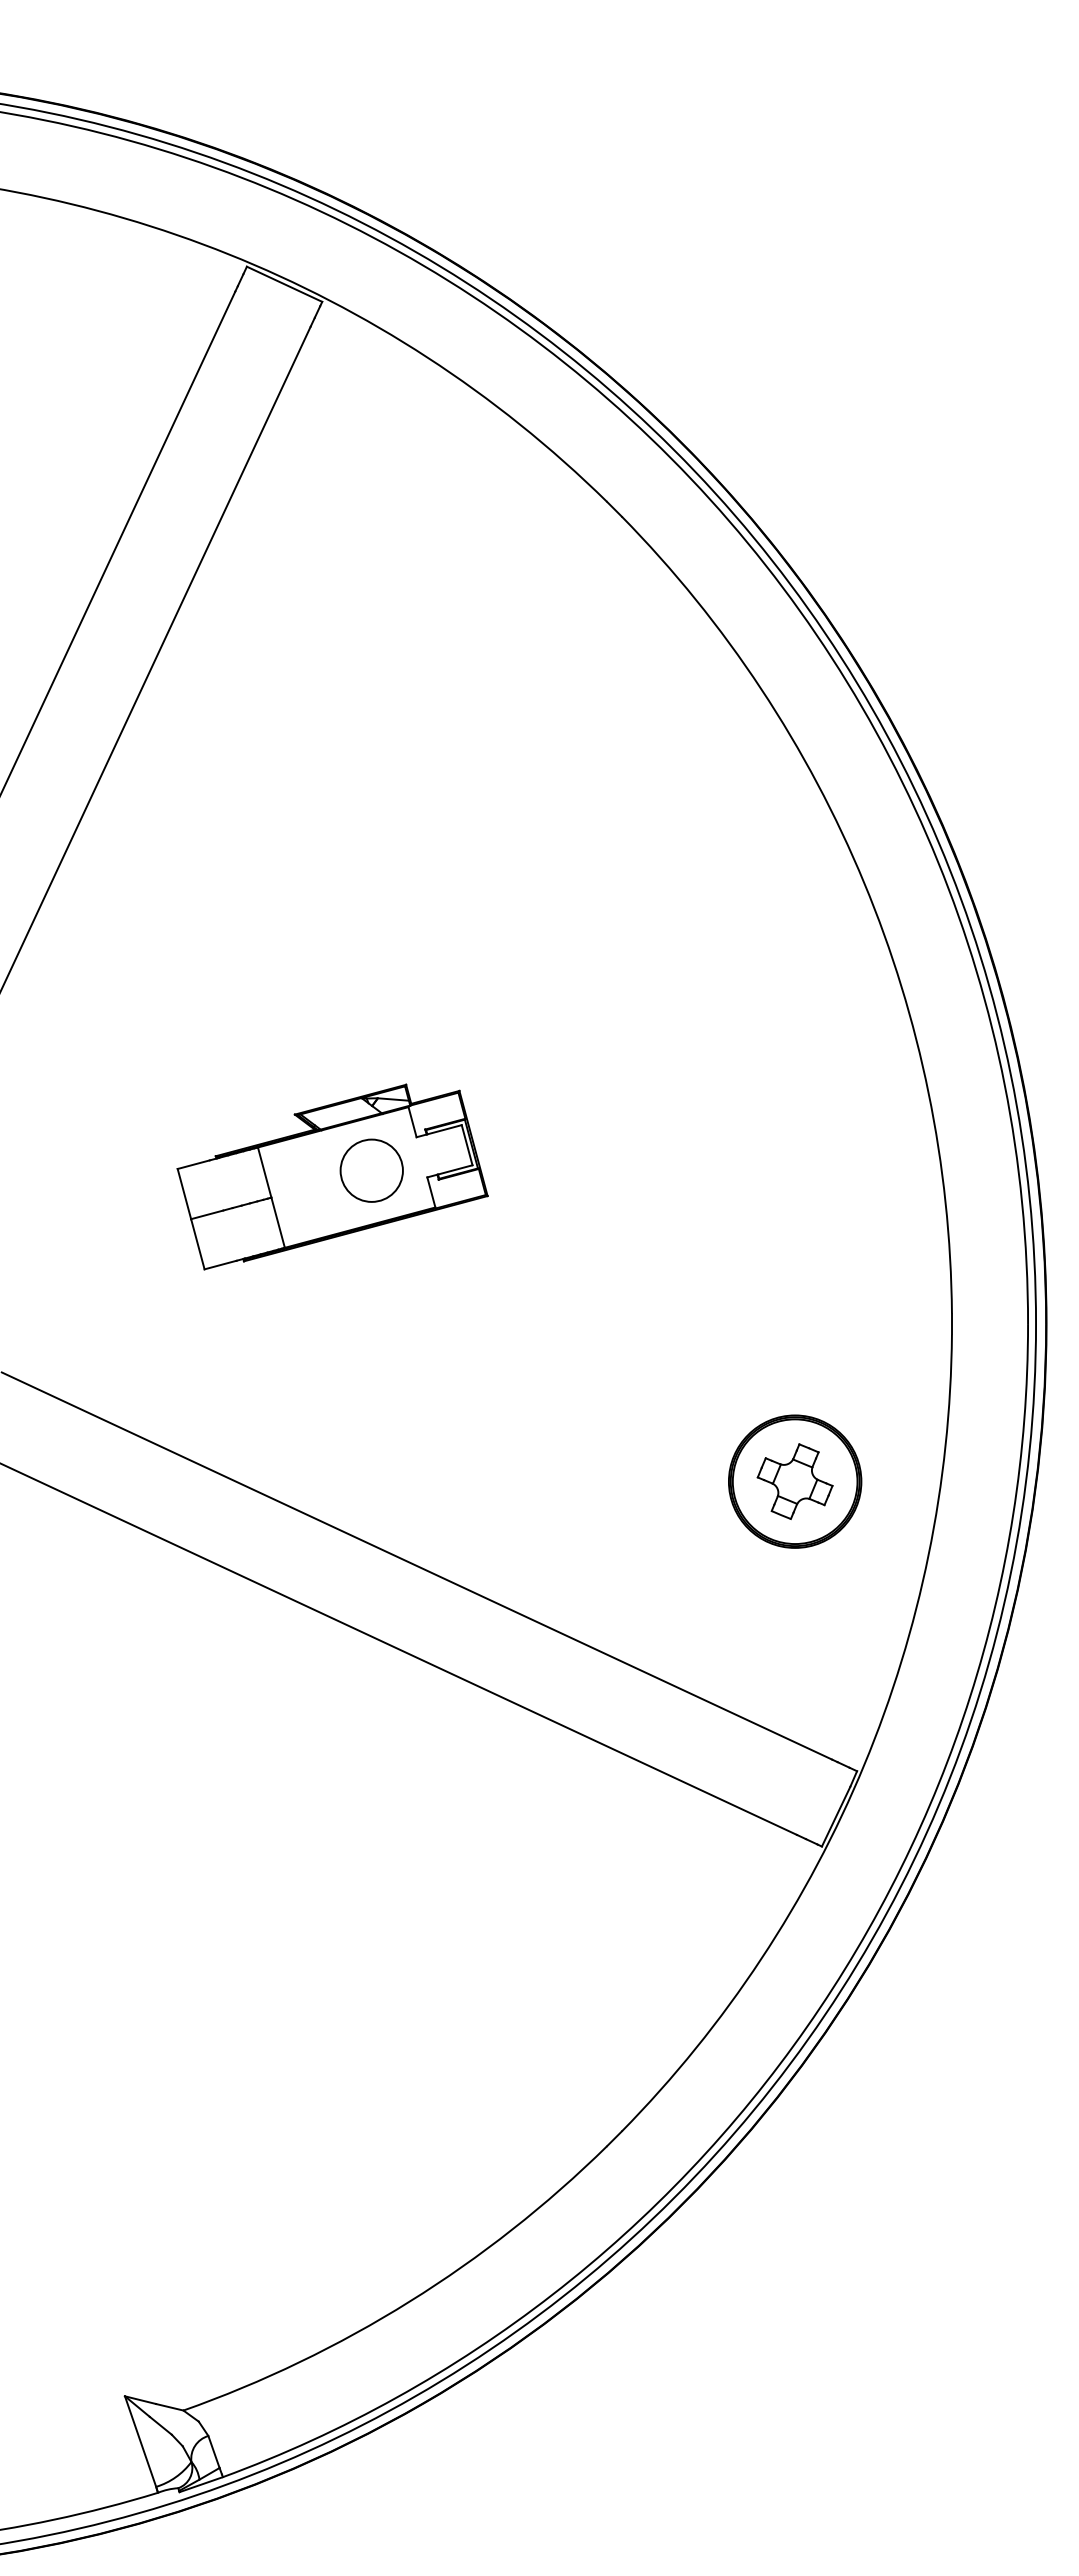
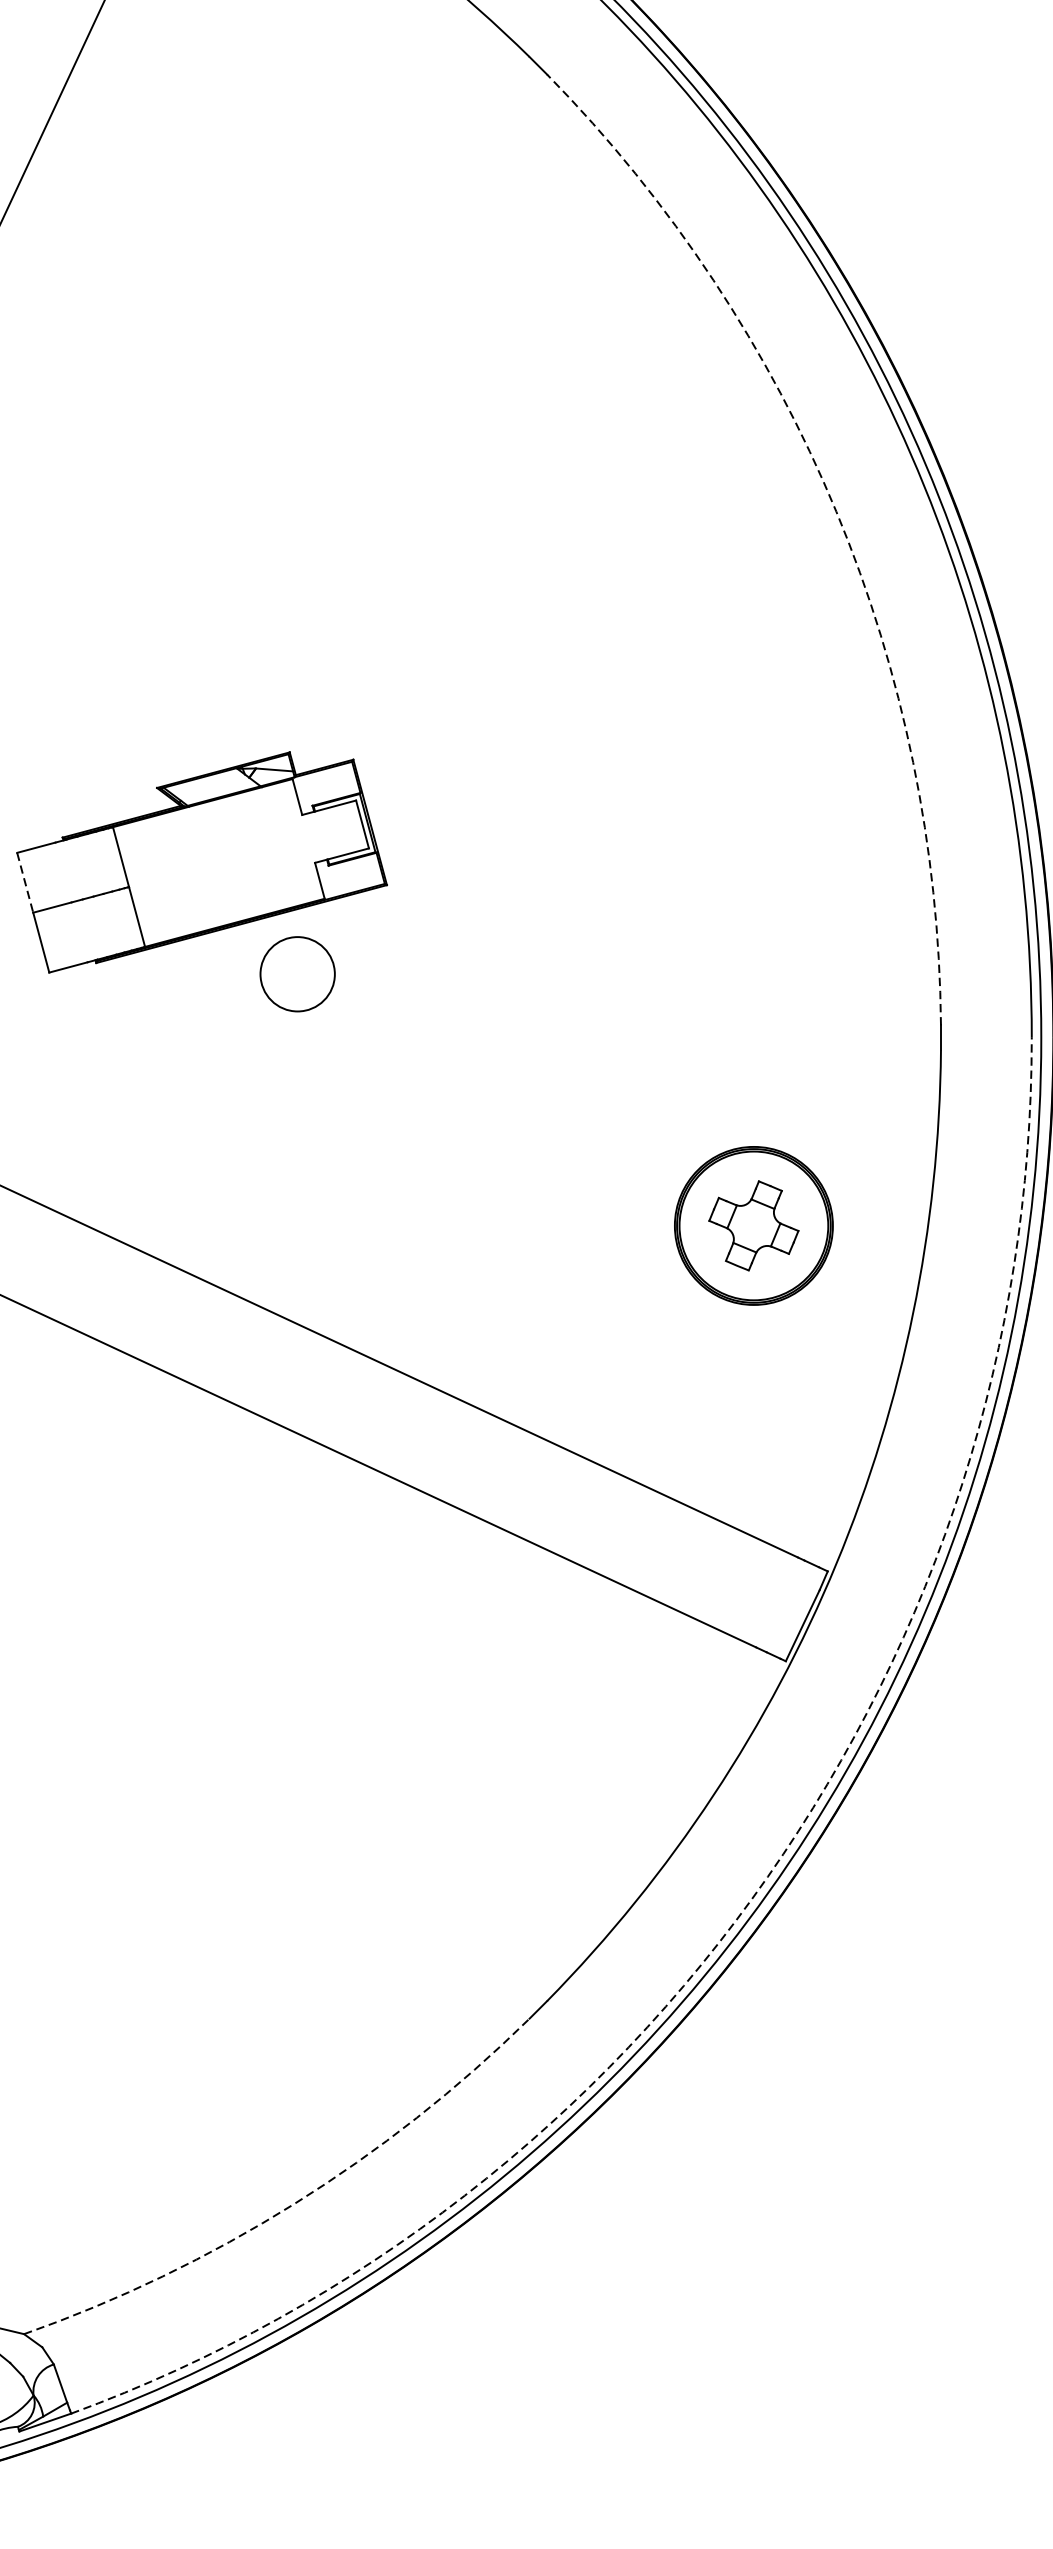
arc: (864, 883) -> (836, 512), solid -> dashed
circle: (371, 1170) -> (297, 973), moved
line: (184, 1194) -> (25, 883), solid -> dashed
arc: (806, 2027) -> (767, 1877), solid -> dashed
arc: (409, 2301) -> (293, 2204), solid -> dashed

